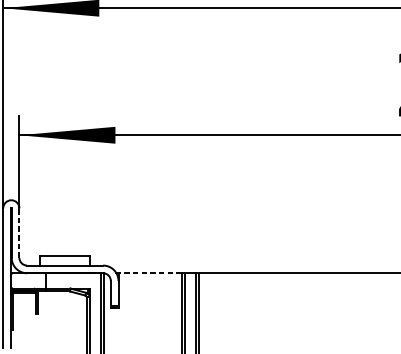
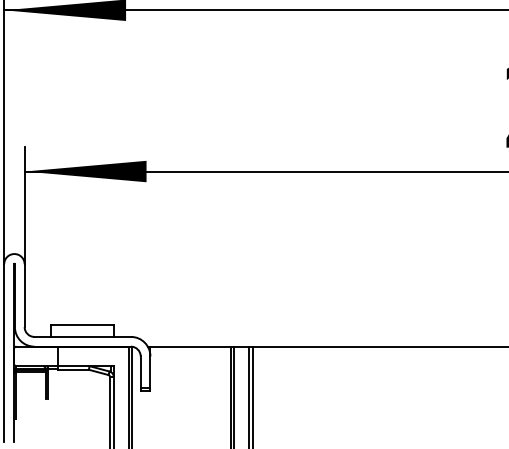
line: (19, 232) -> (24, 295), dashed -> solid
line: (150, 273) -> (190, 346), dashed -> solid

